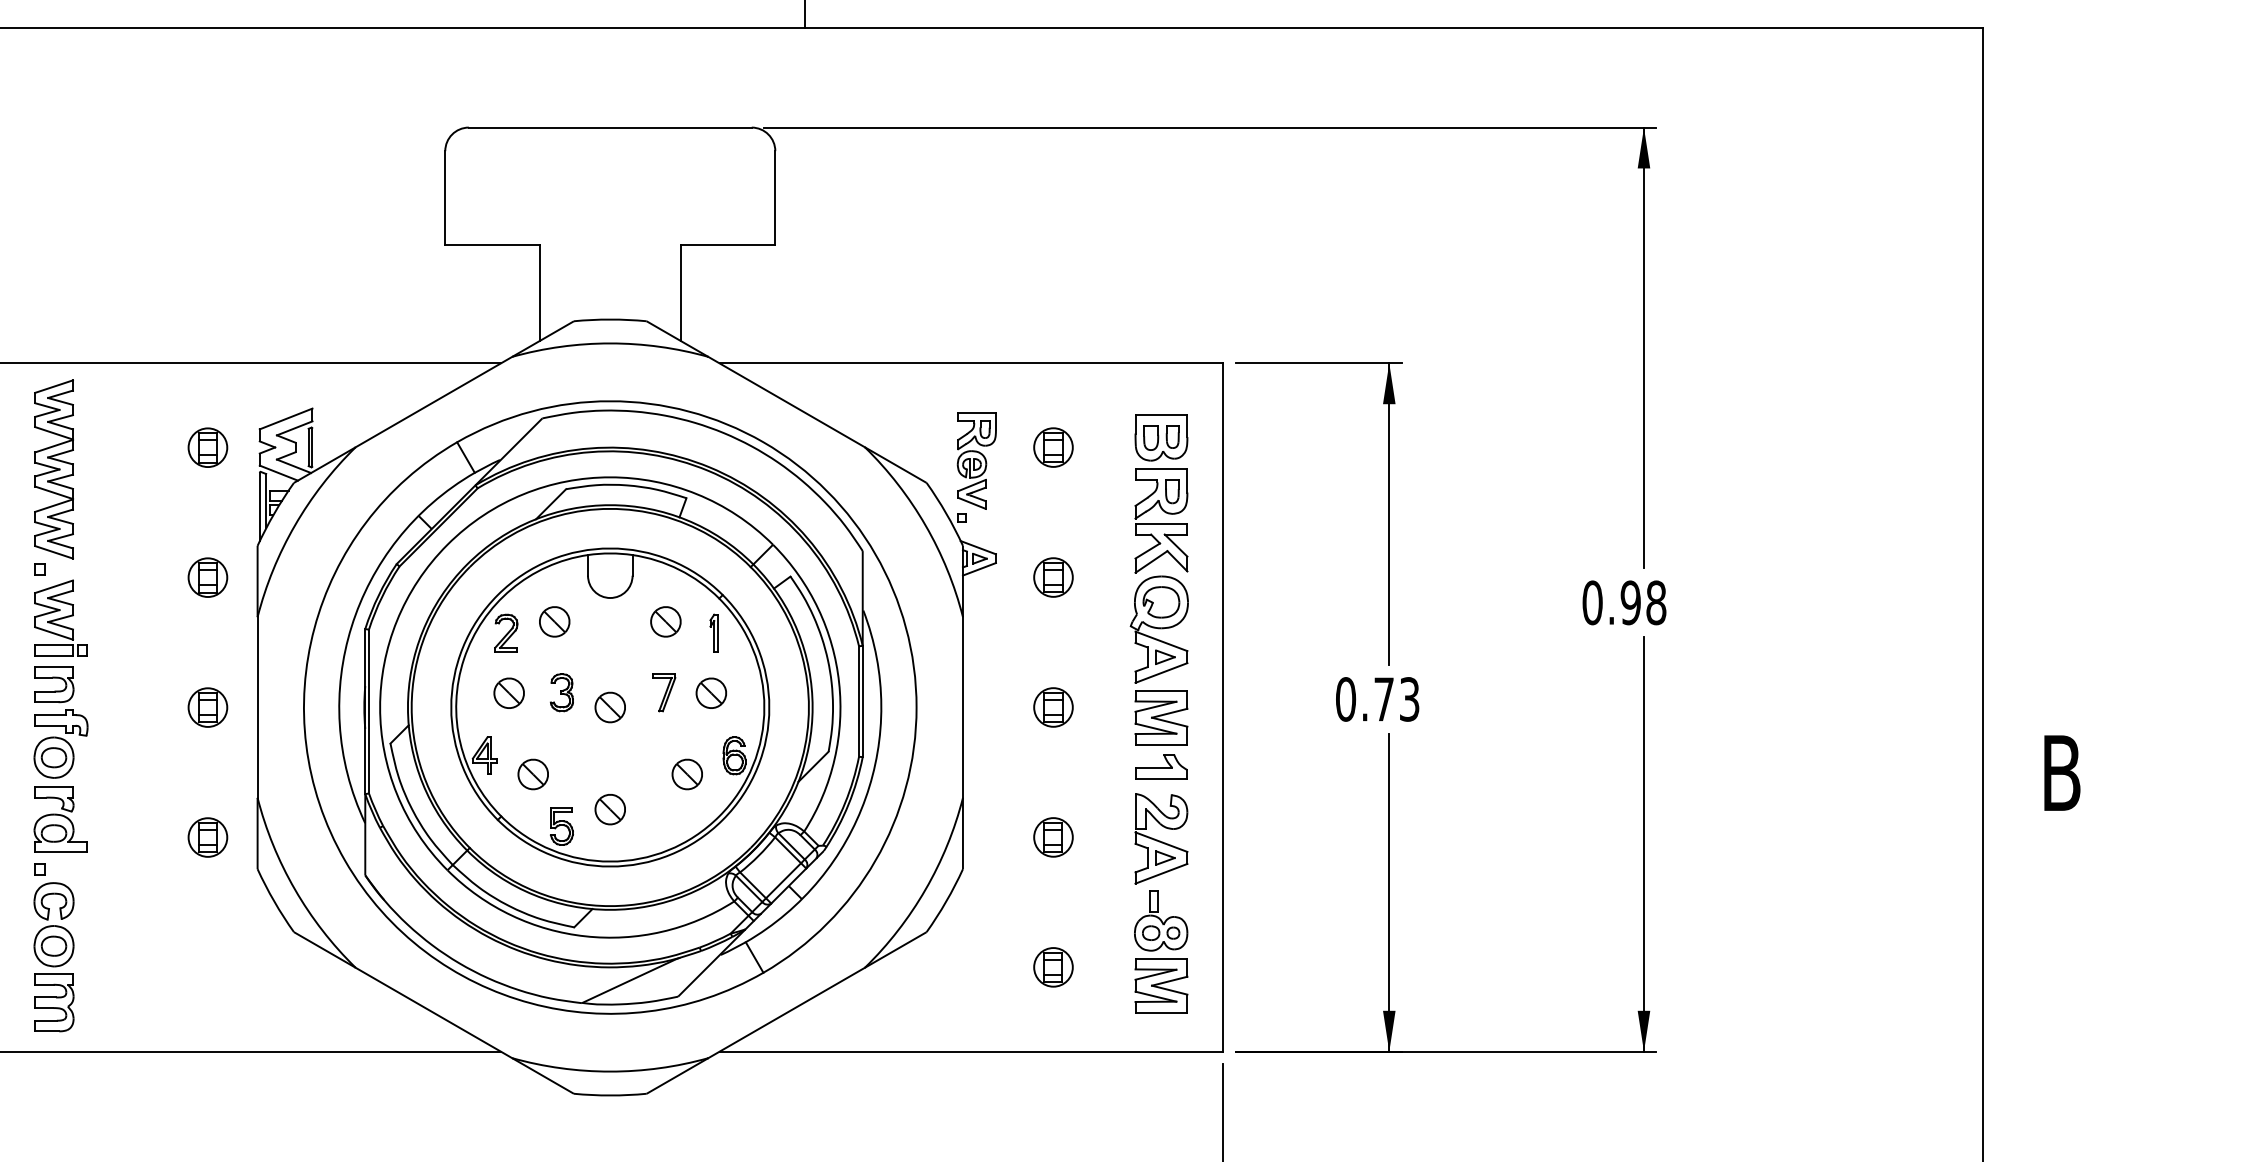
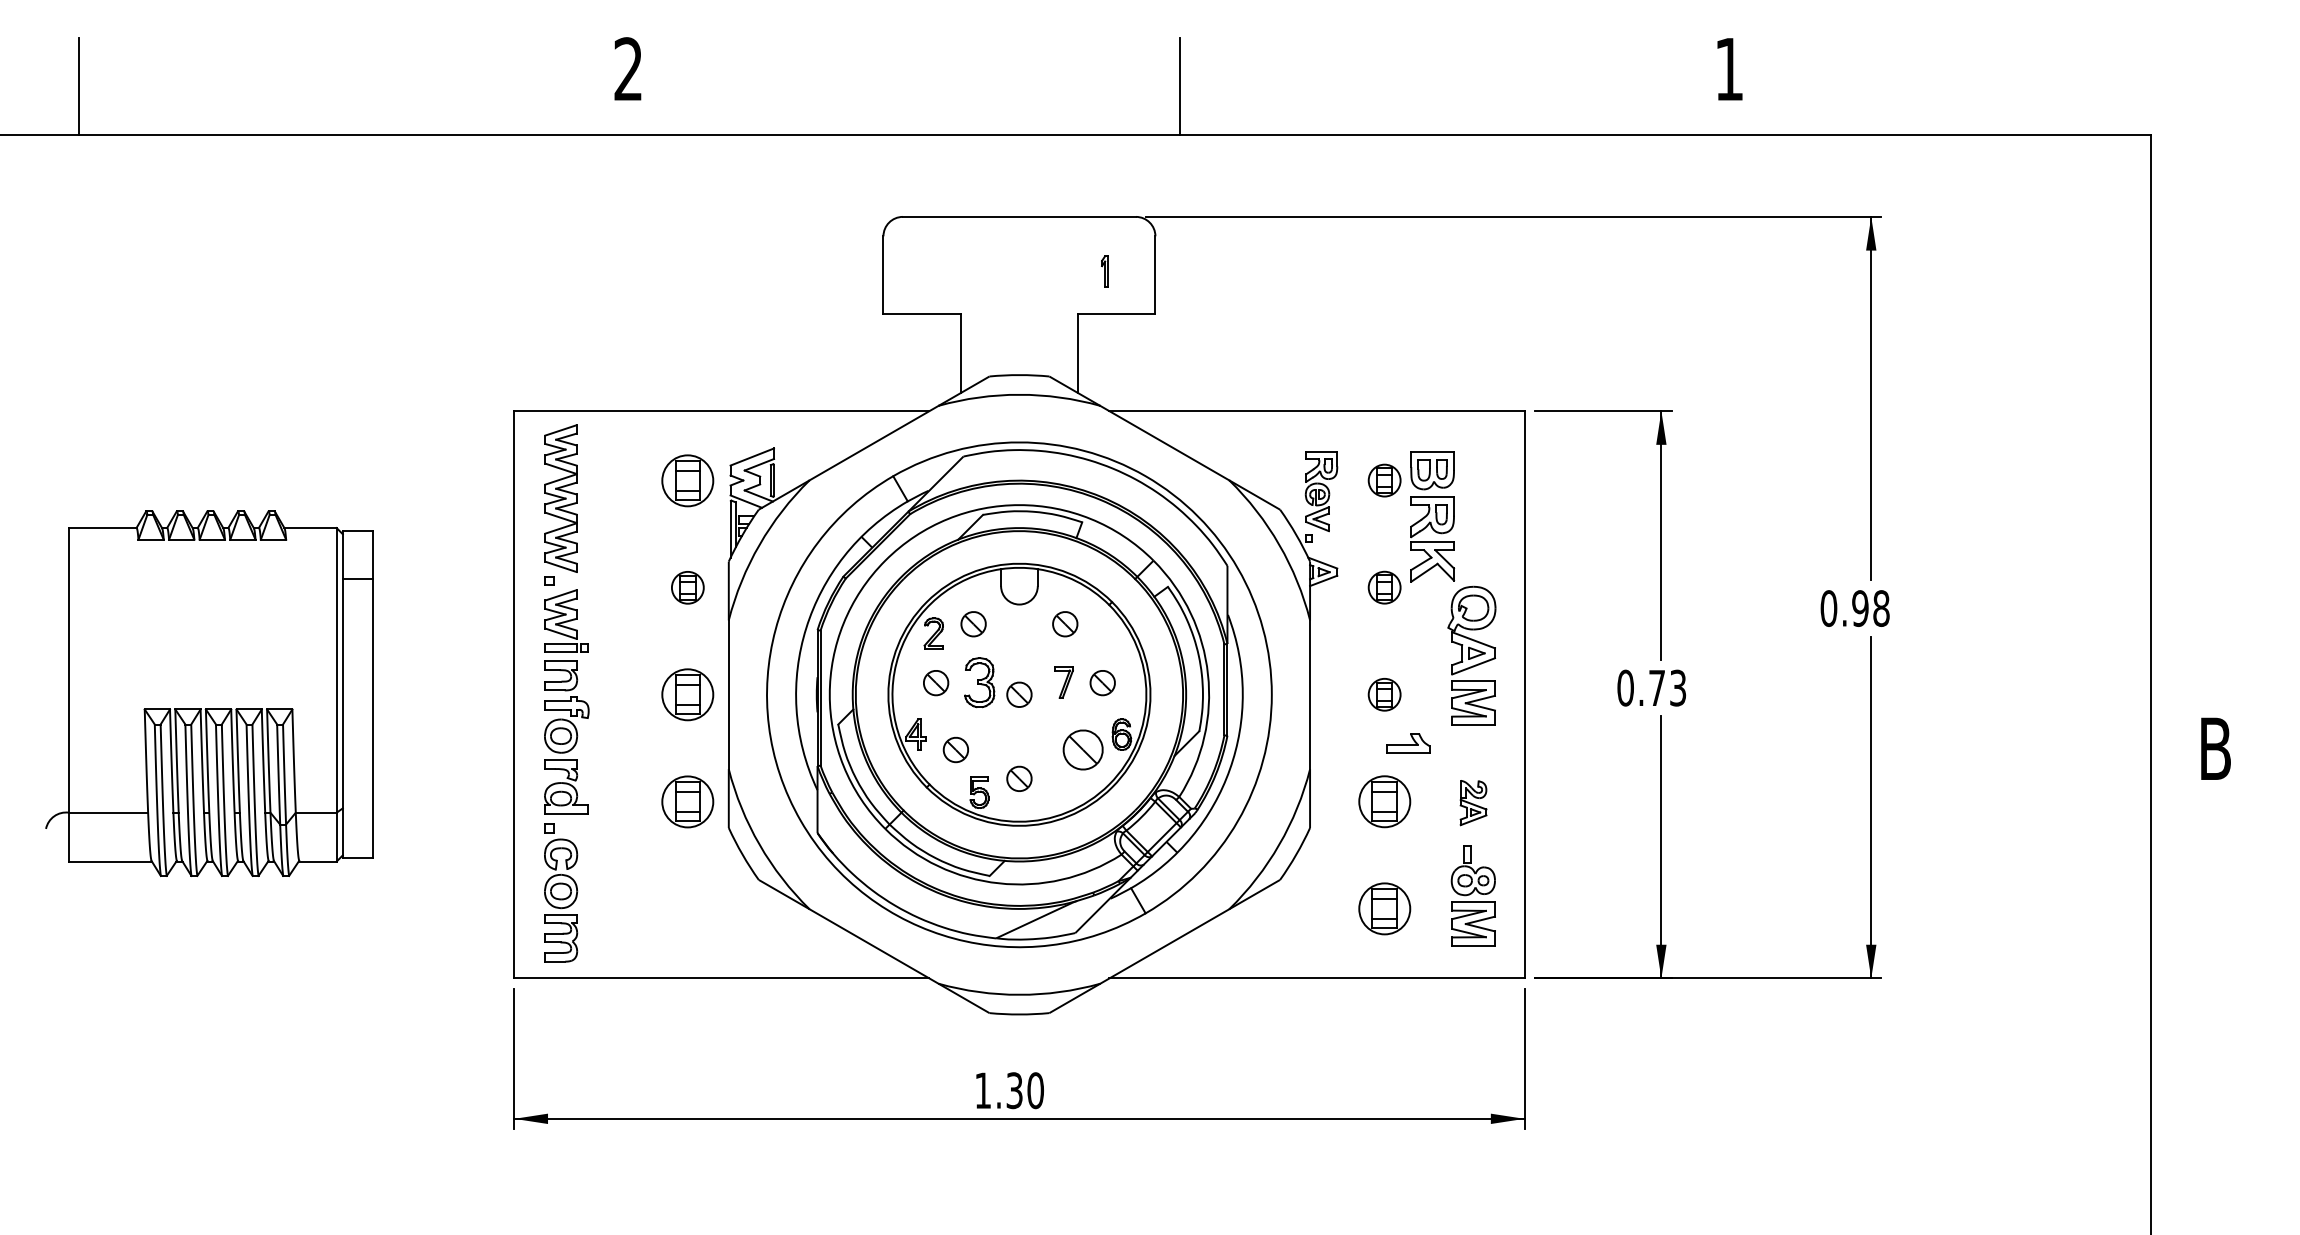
part: (207, 447) -> (687, 480), size x1.6
part: (1161, 493) -> (1432, 516), moved
part: (713, 633) -> (1104, 271), moved
part: (561, 692) -> (979, 682), size x1.6
part: (207, 707) -> (687, 694), size x1.6
part: (1161, 766) -> (1408, 743), moved
part: (686, 773) -> (1082, 749), size x1.6
part: (207, 836) -> (687, 801), size x1.6
part: (1053, 836) -> (1384, 801), size x1.6
part: (1161, 838) -> (1473, 802), size x0.6
part: (1053, 966) -> (1384, 908), size x1.6

